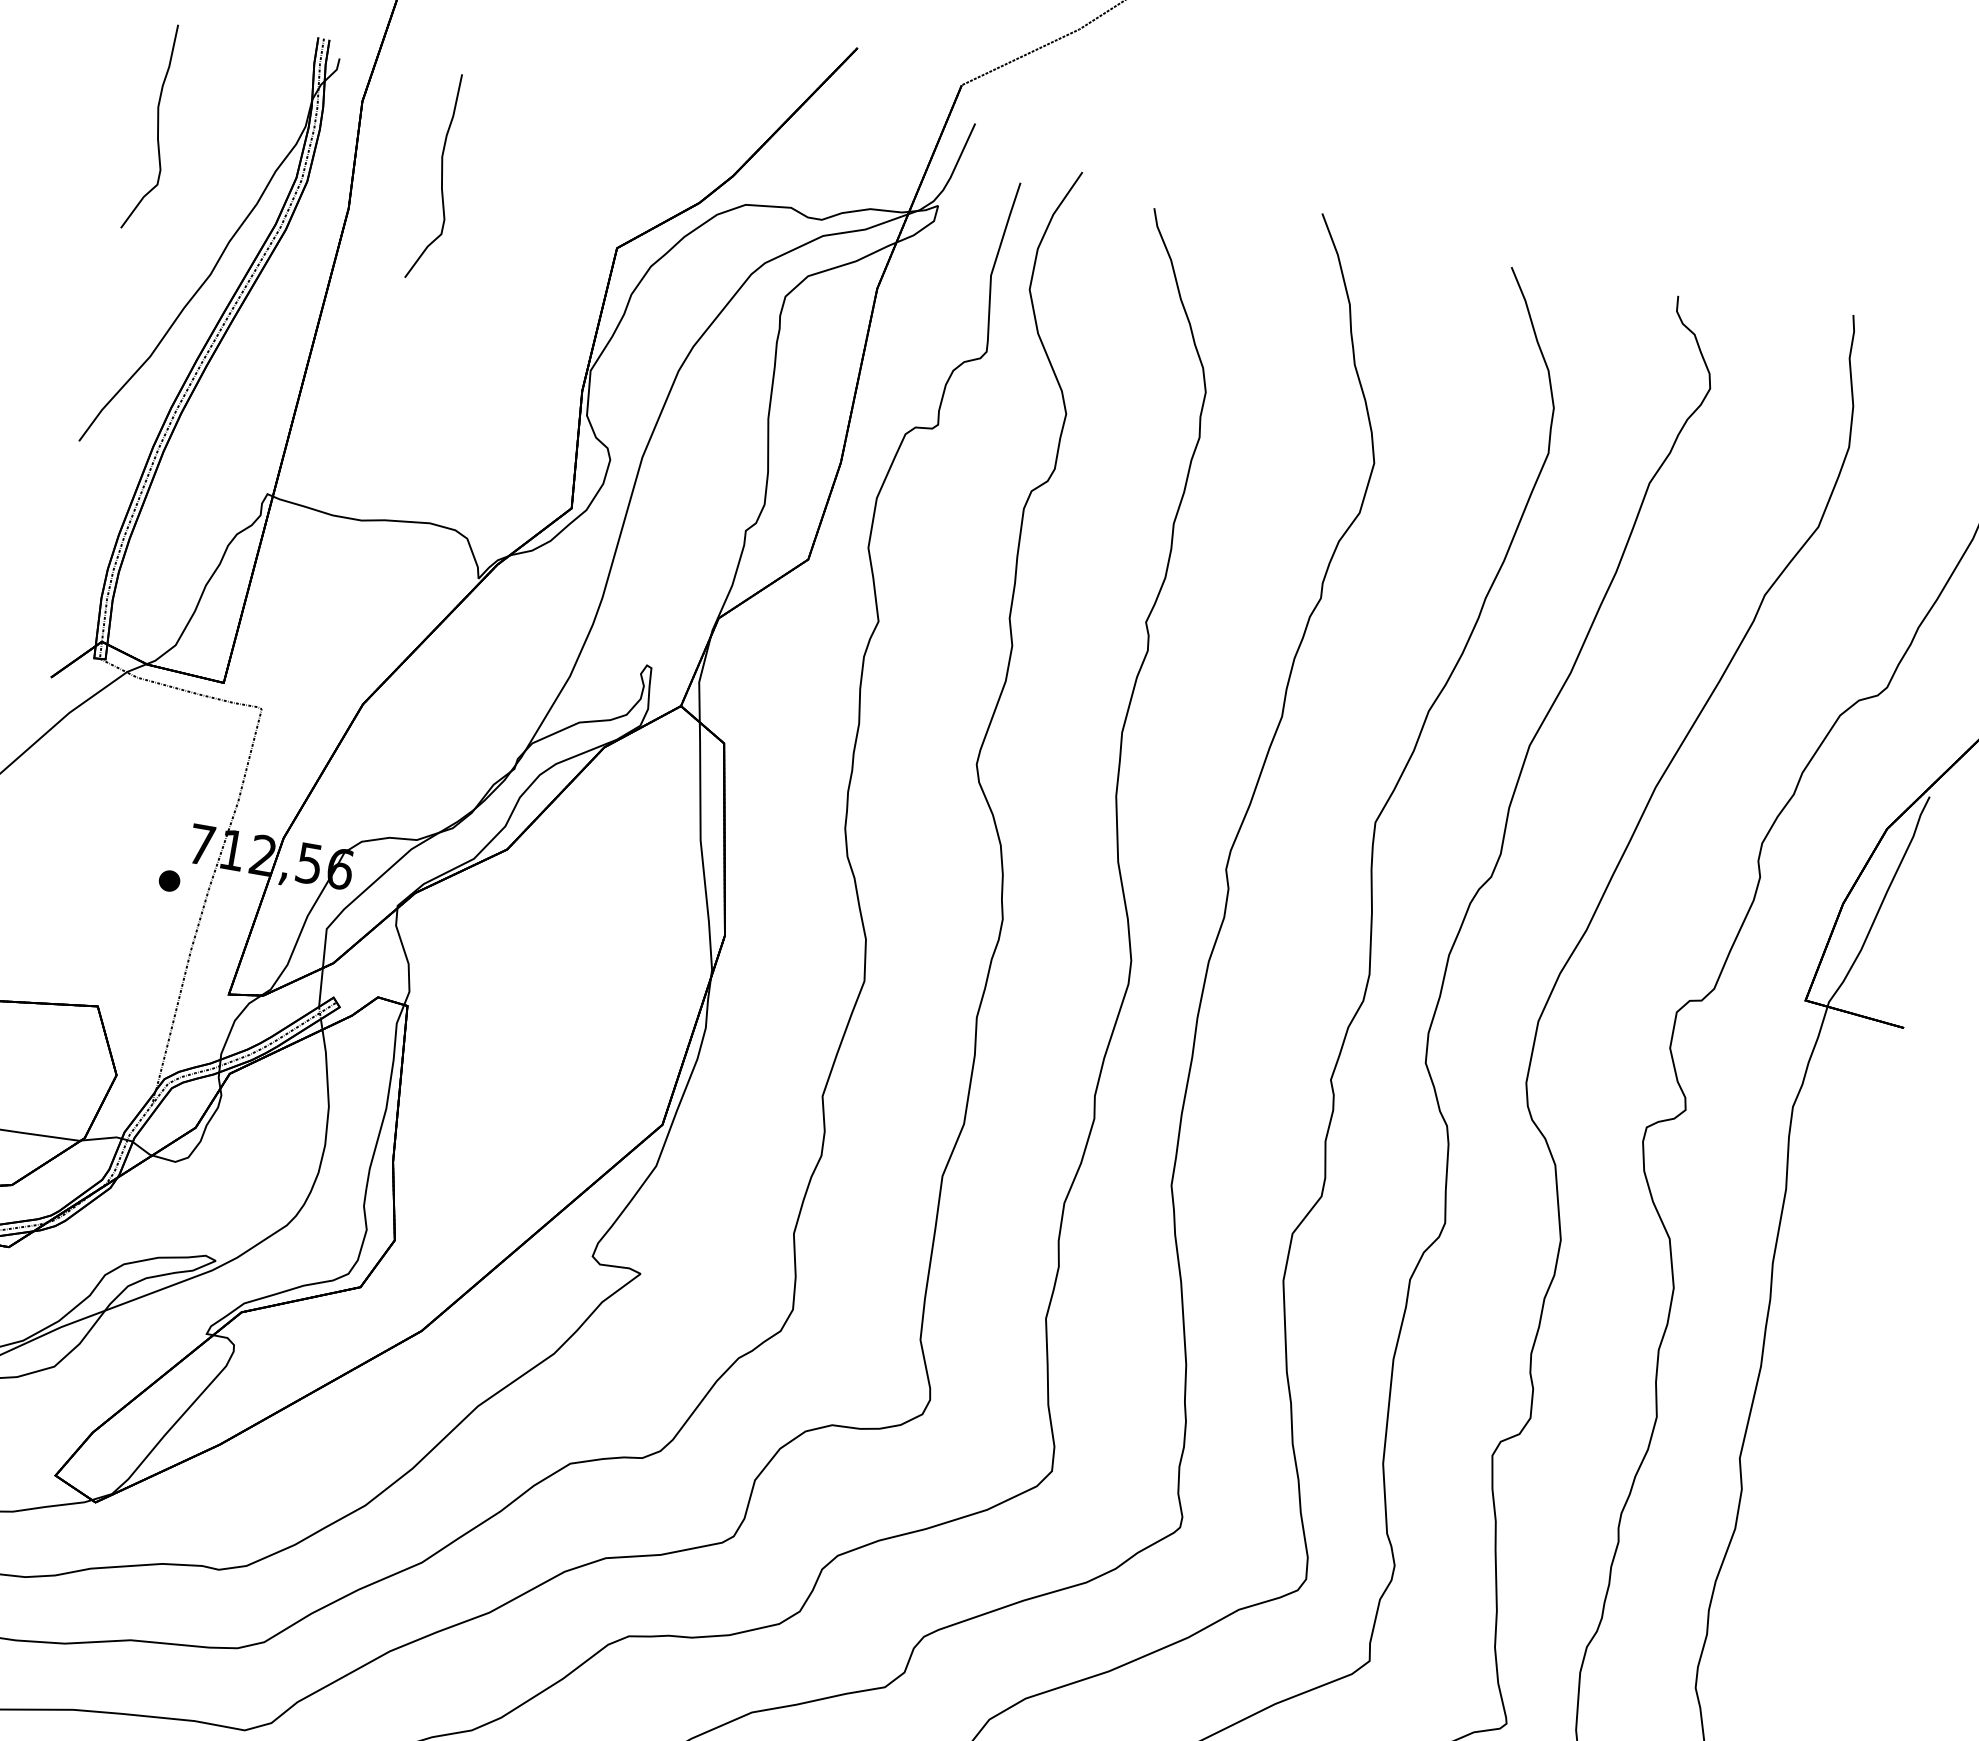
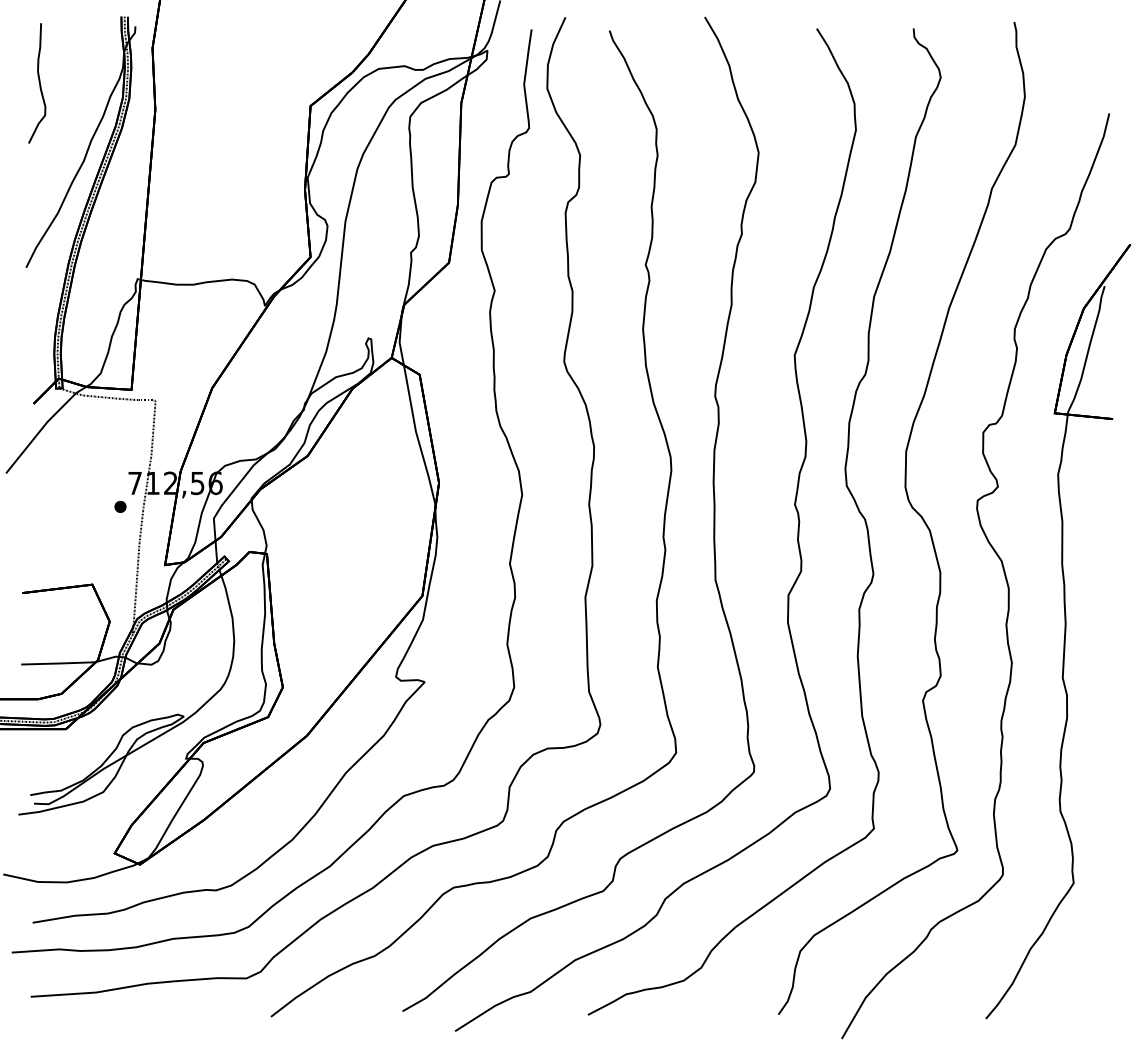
curve: (439, 175) -> (203, 82), removed

